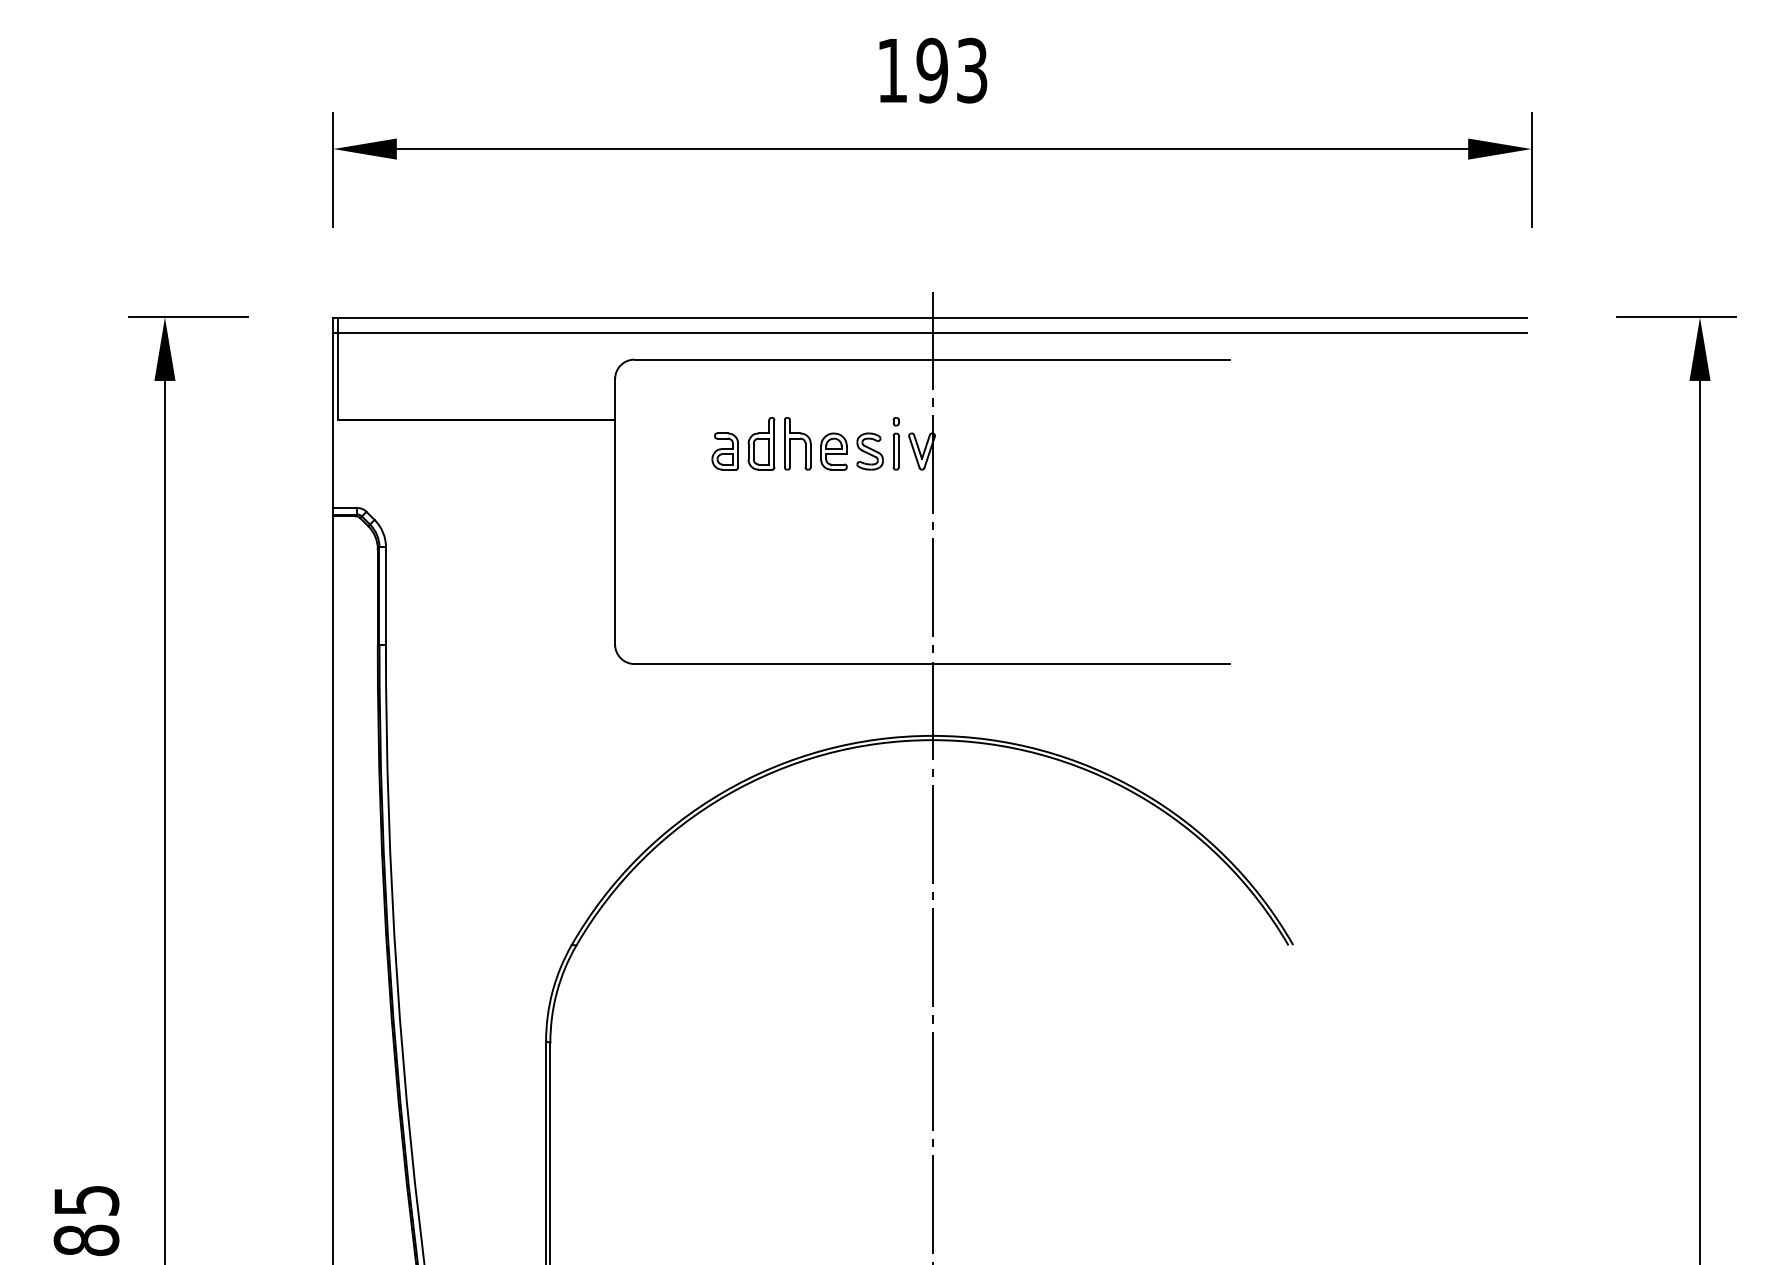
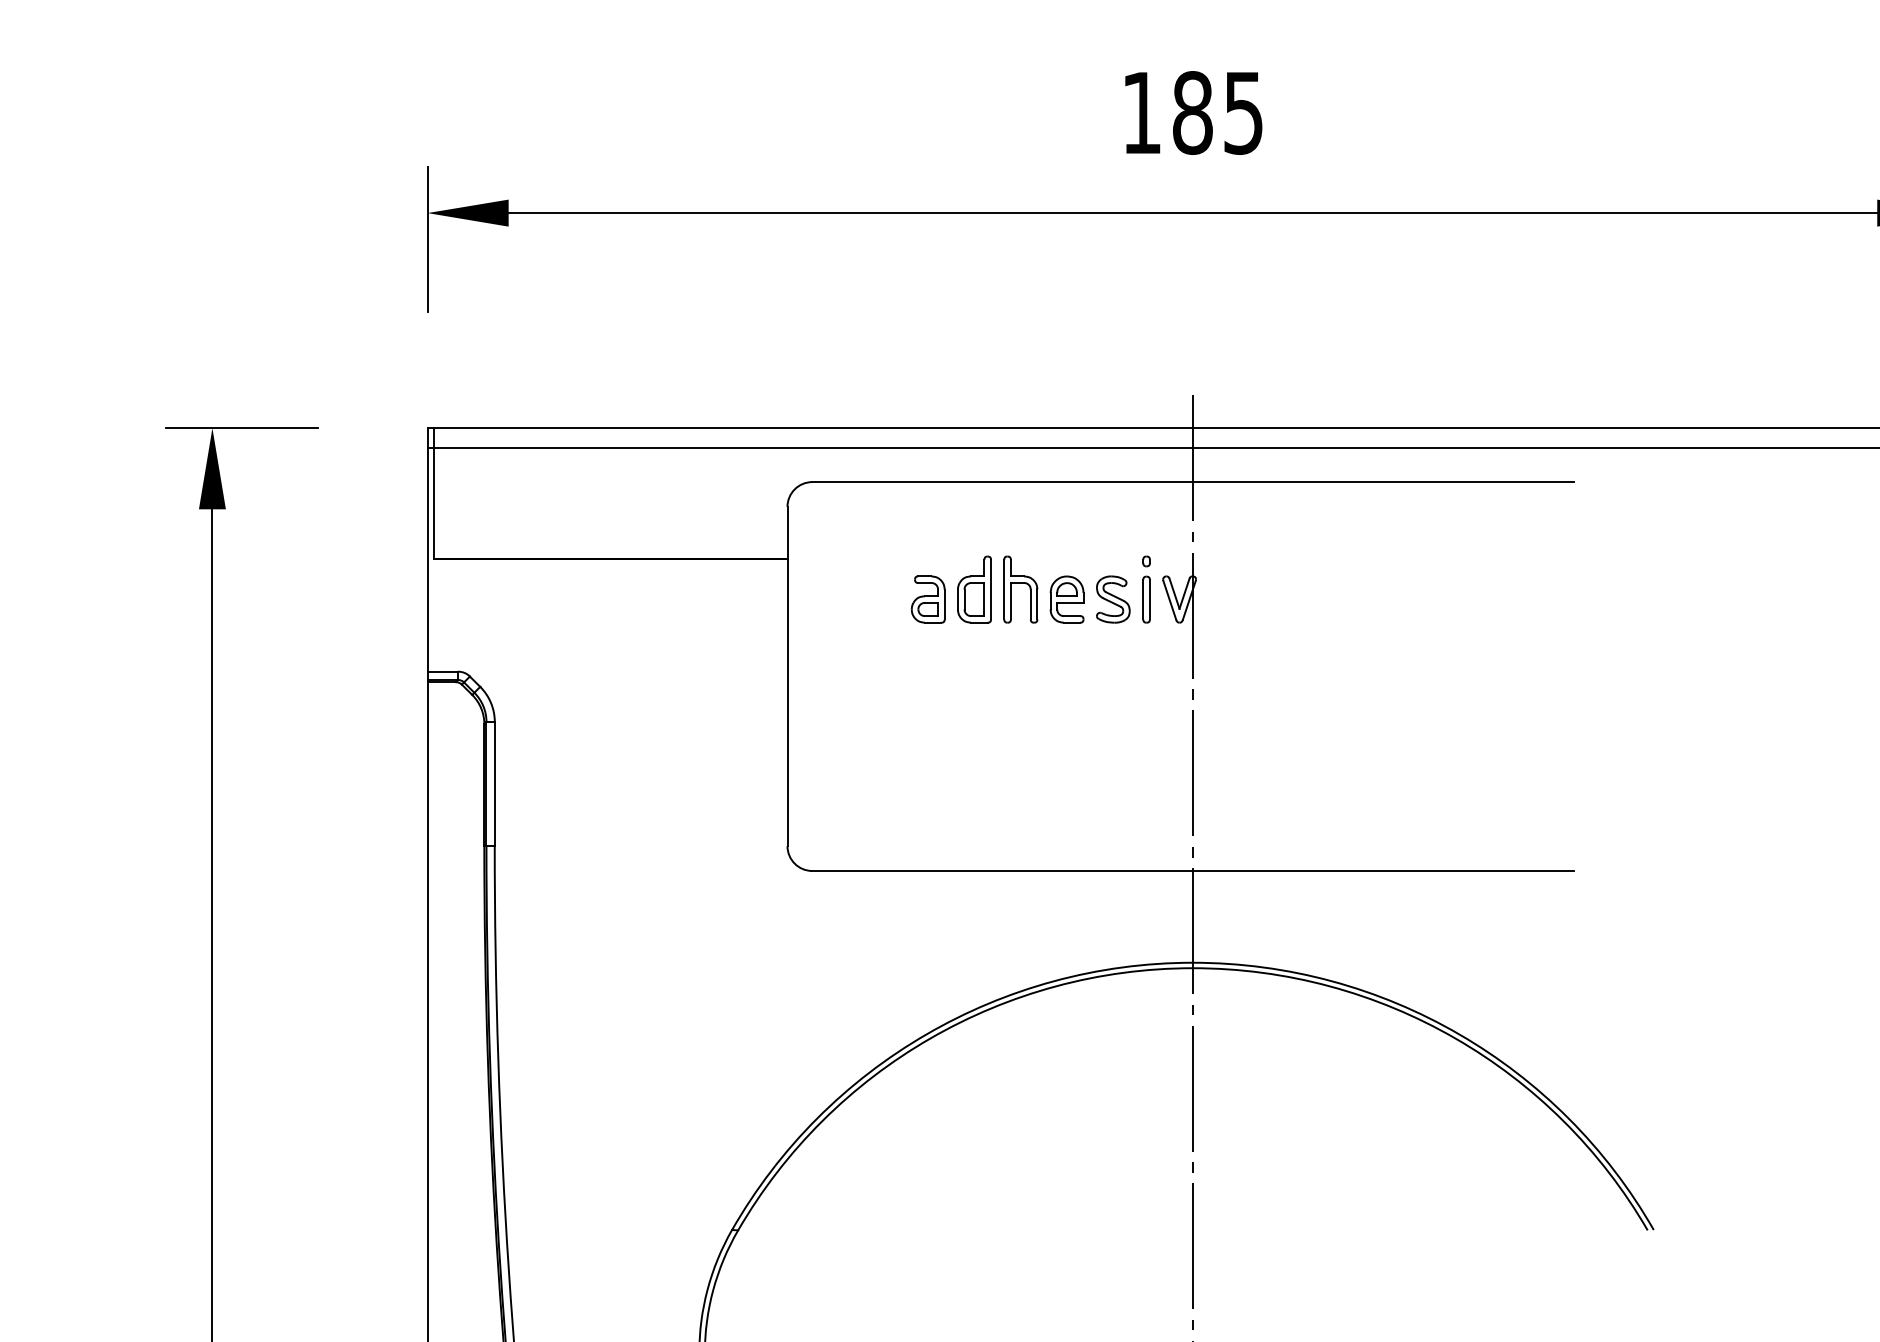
text: (951, 70) -> (1217, 112), 193 -> 185

